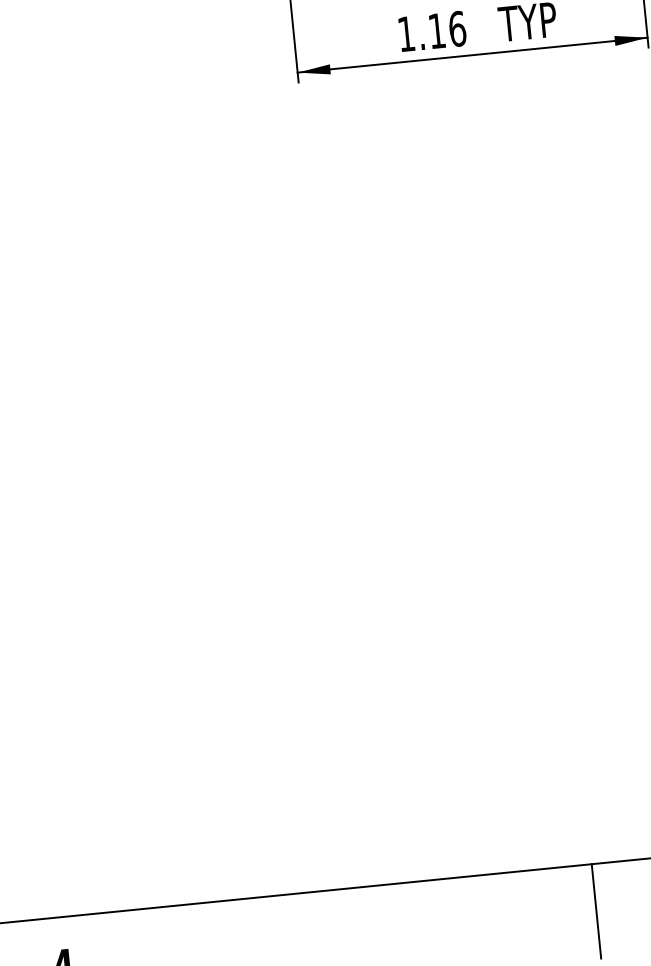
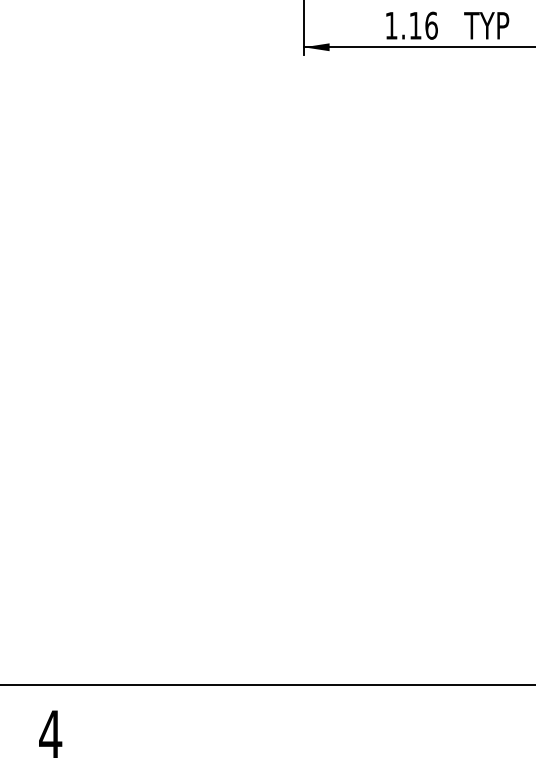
line: (596, 911) -> (471, 722), removed

